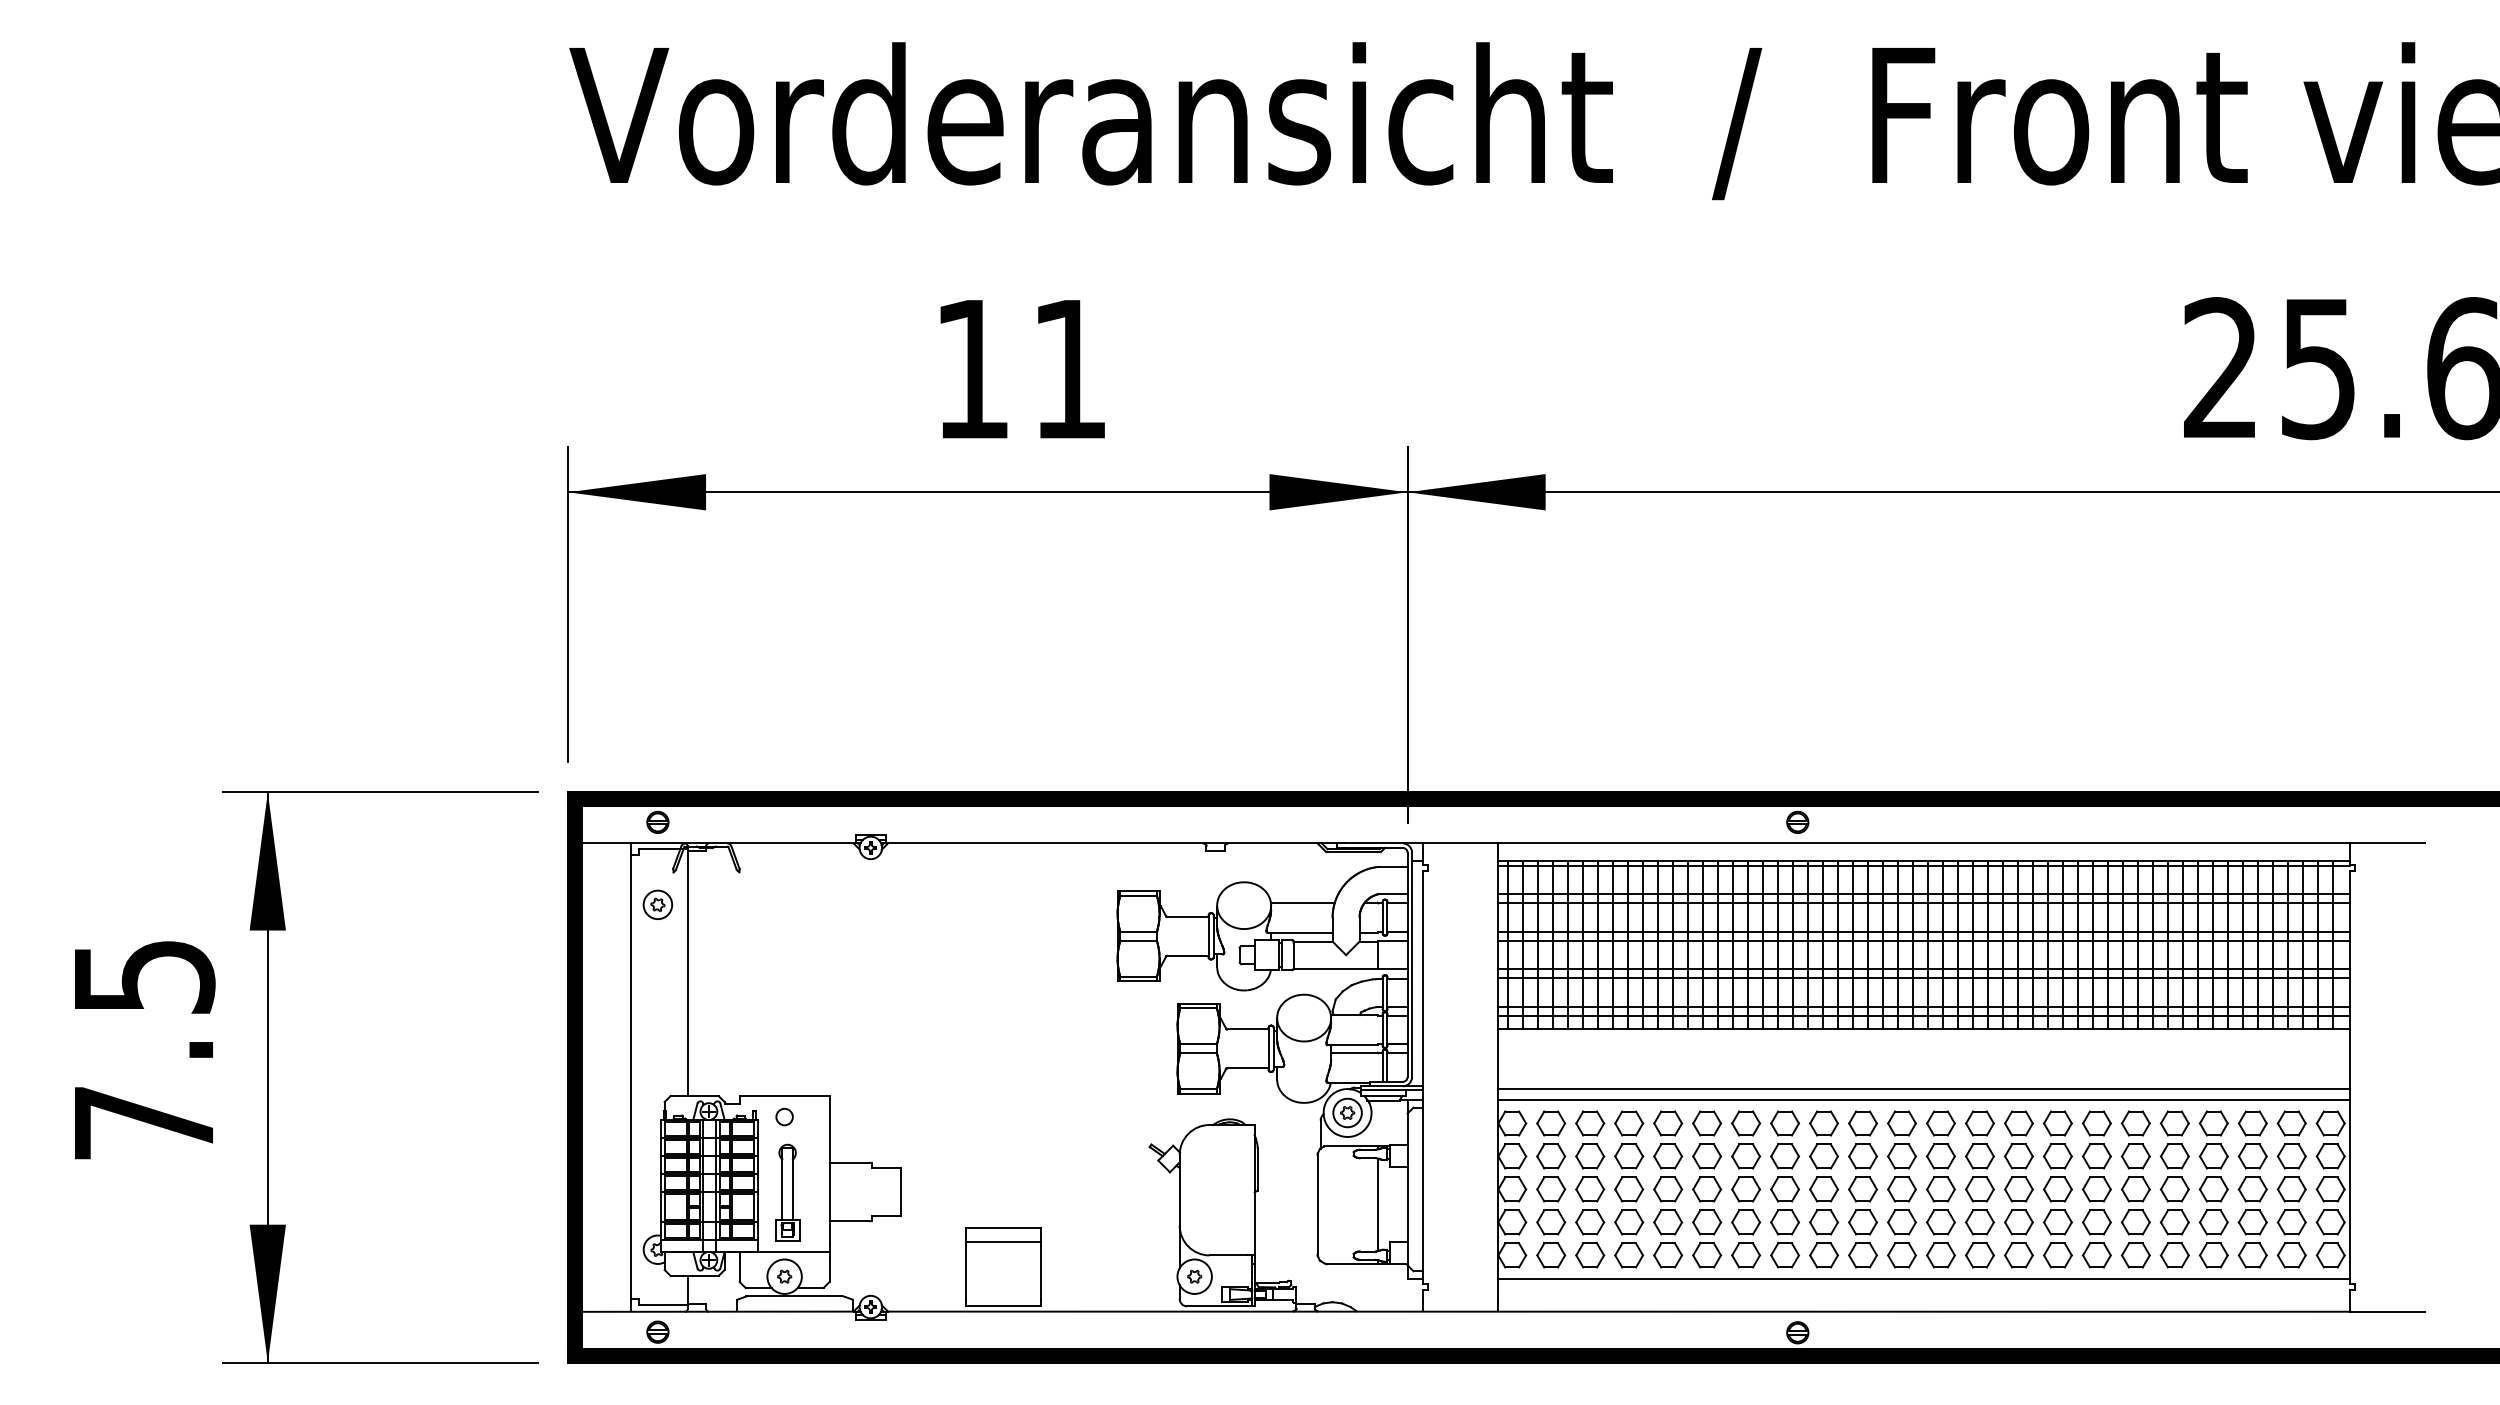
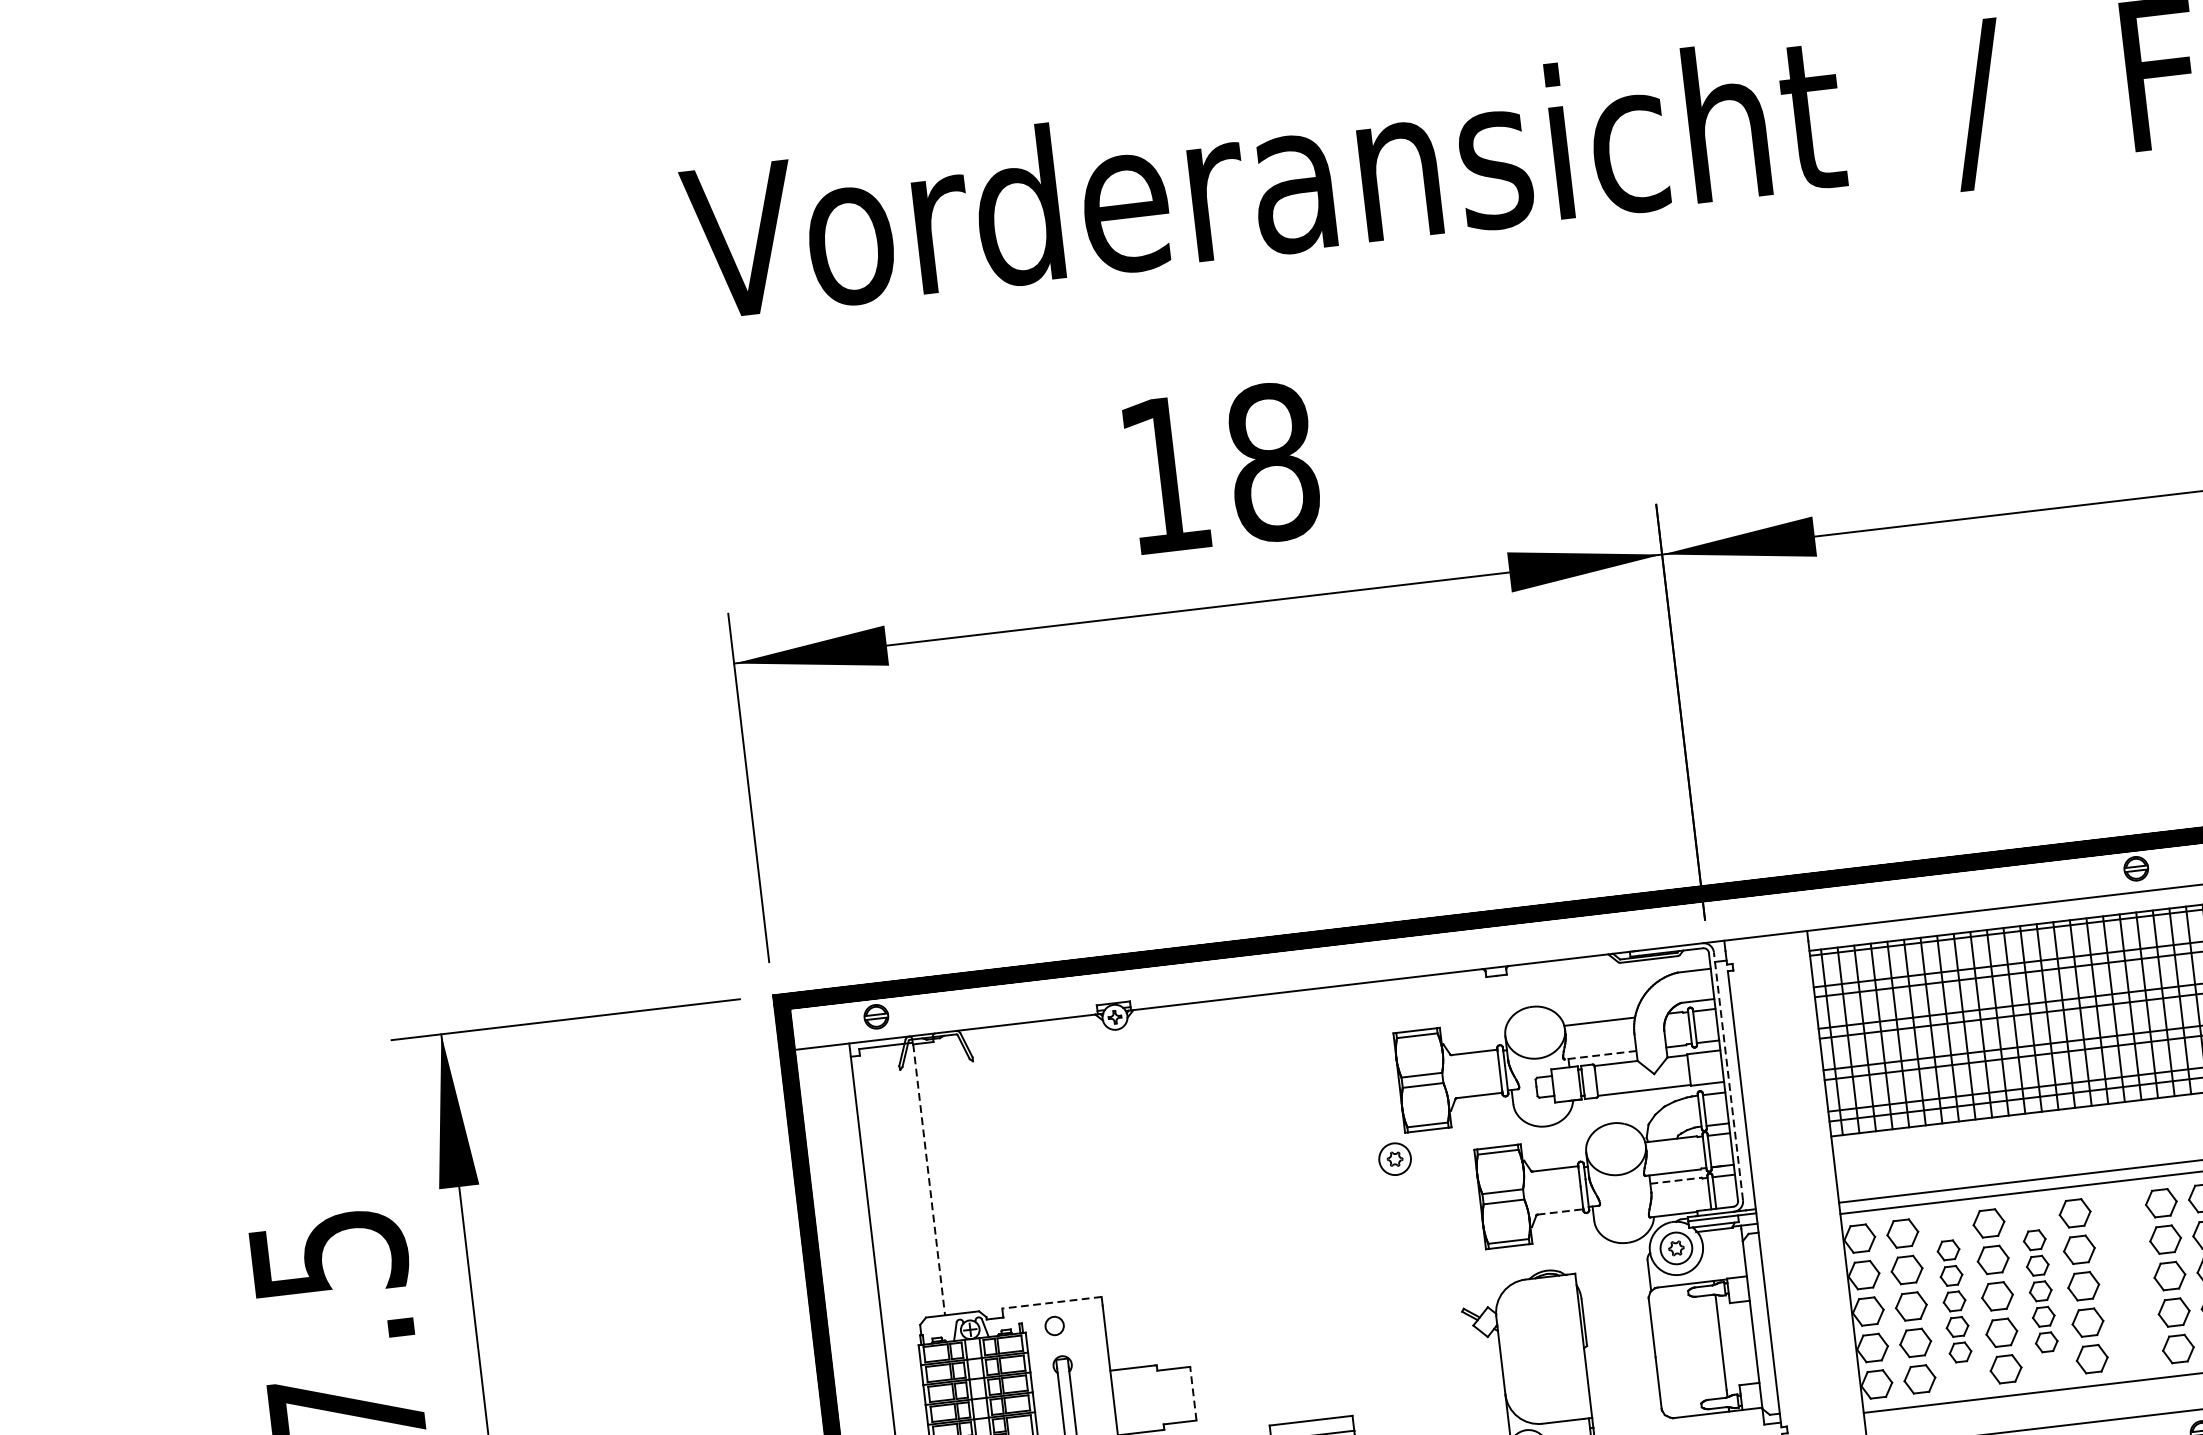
text: (1069, 368) -> (1272, 461), 11 -> 18
part: (657, 904) -> (1394, 1158), moved
line: (1299, 932) -> (1599, 1055), solid -> dashed
line: (1412, 964) -> (1728, 1075), solid -> dashed
line: (687, 973) -> (928, 1179), solid -> dashed
line: (1354, 1052) -> (1676, 1180), solid -> dashed
line: (1248, 1068) -> (1561, 1212), solid -> dashed
line: (784, 1096) -> (1051, 1303), solid -> dashed
part: (1590, 1189) -> (1954, 1301), size x0.7
part: (1668, 1189) -> (2041, 1291), size x0.7
part: (1746, 1189) -> (2127, 1281), removed
line: (901, 1191) -> (1193, 1393), solid -> dashed

